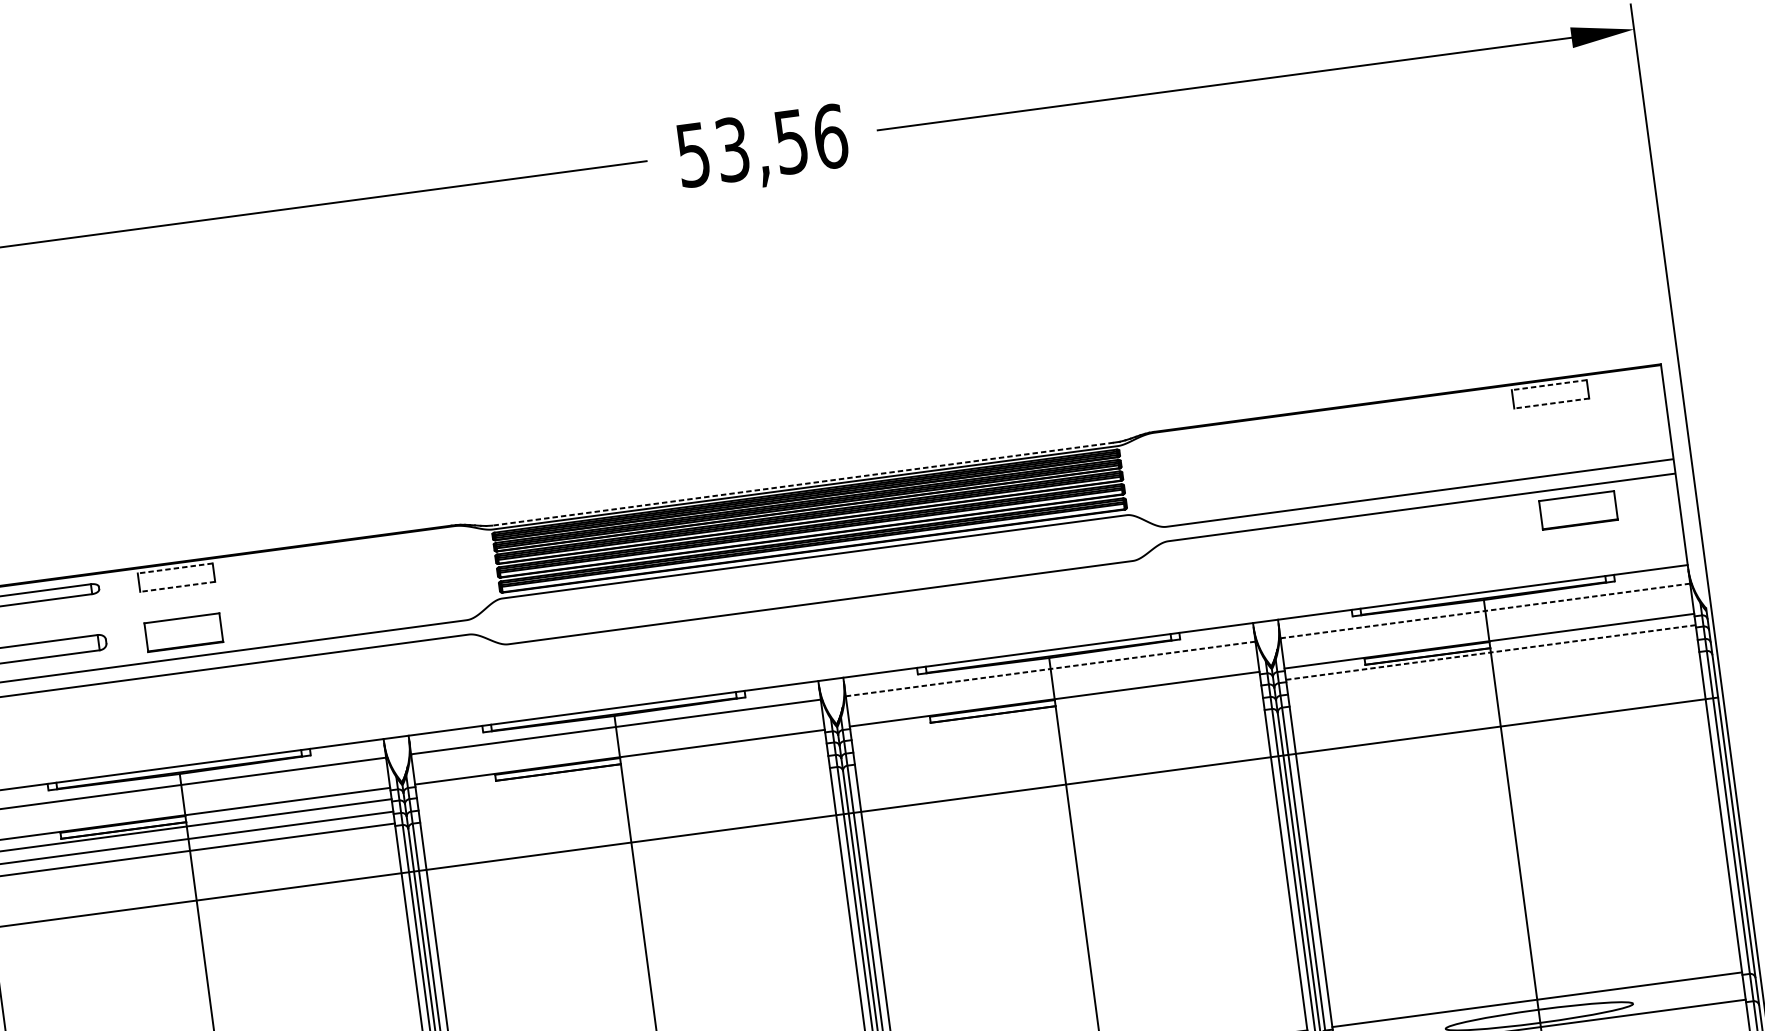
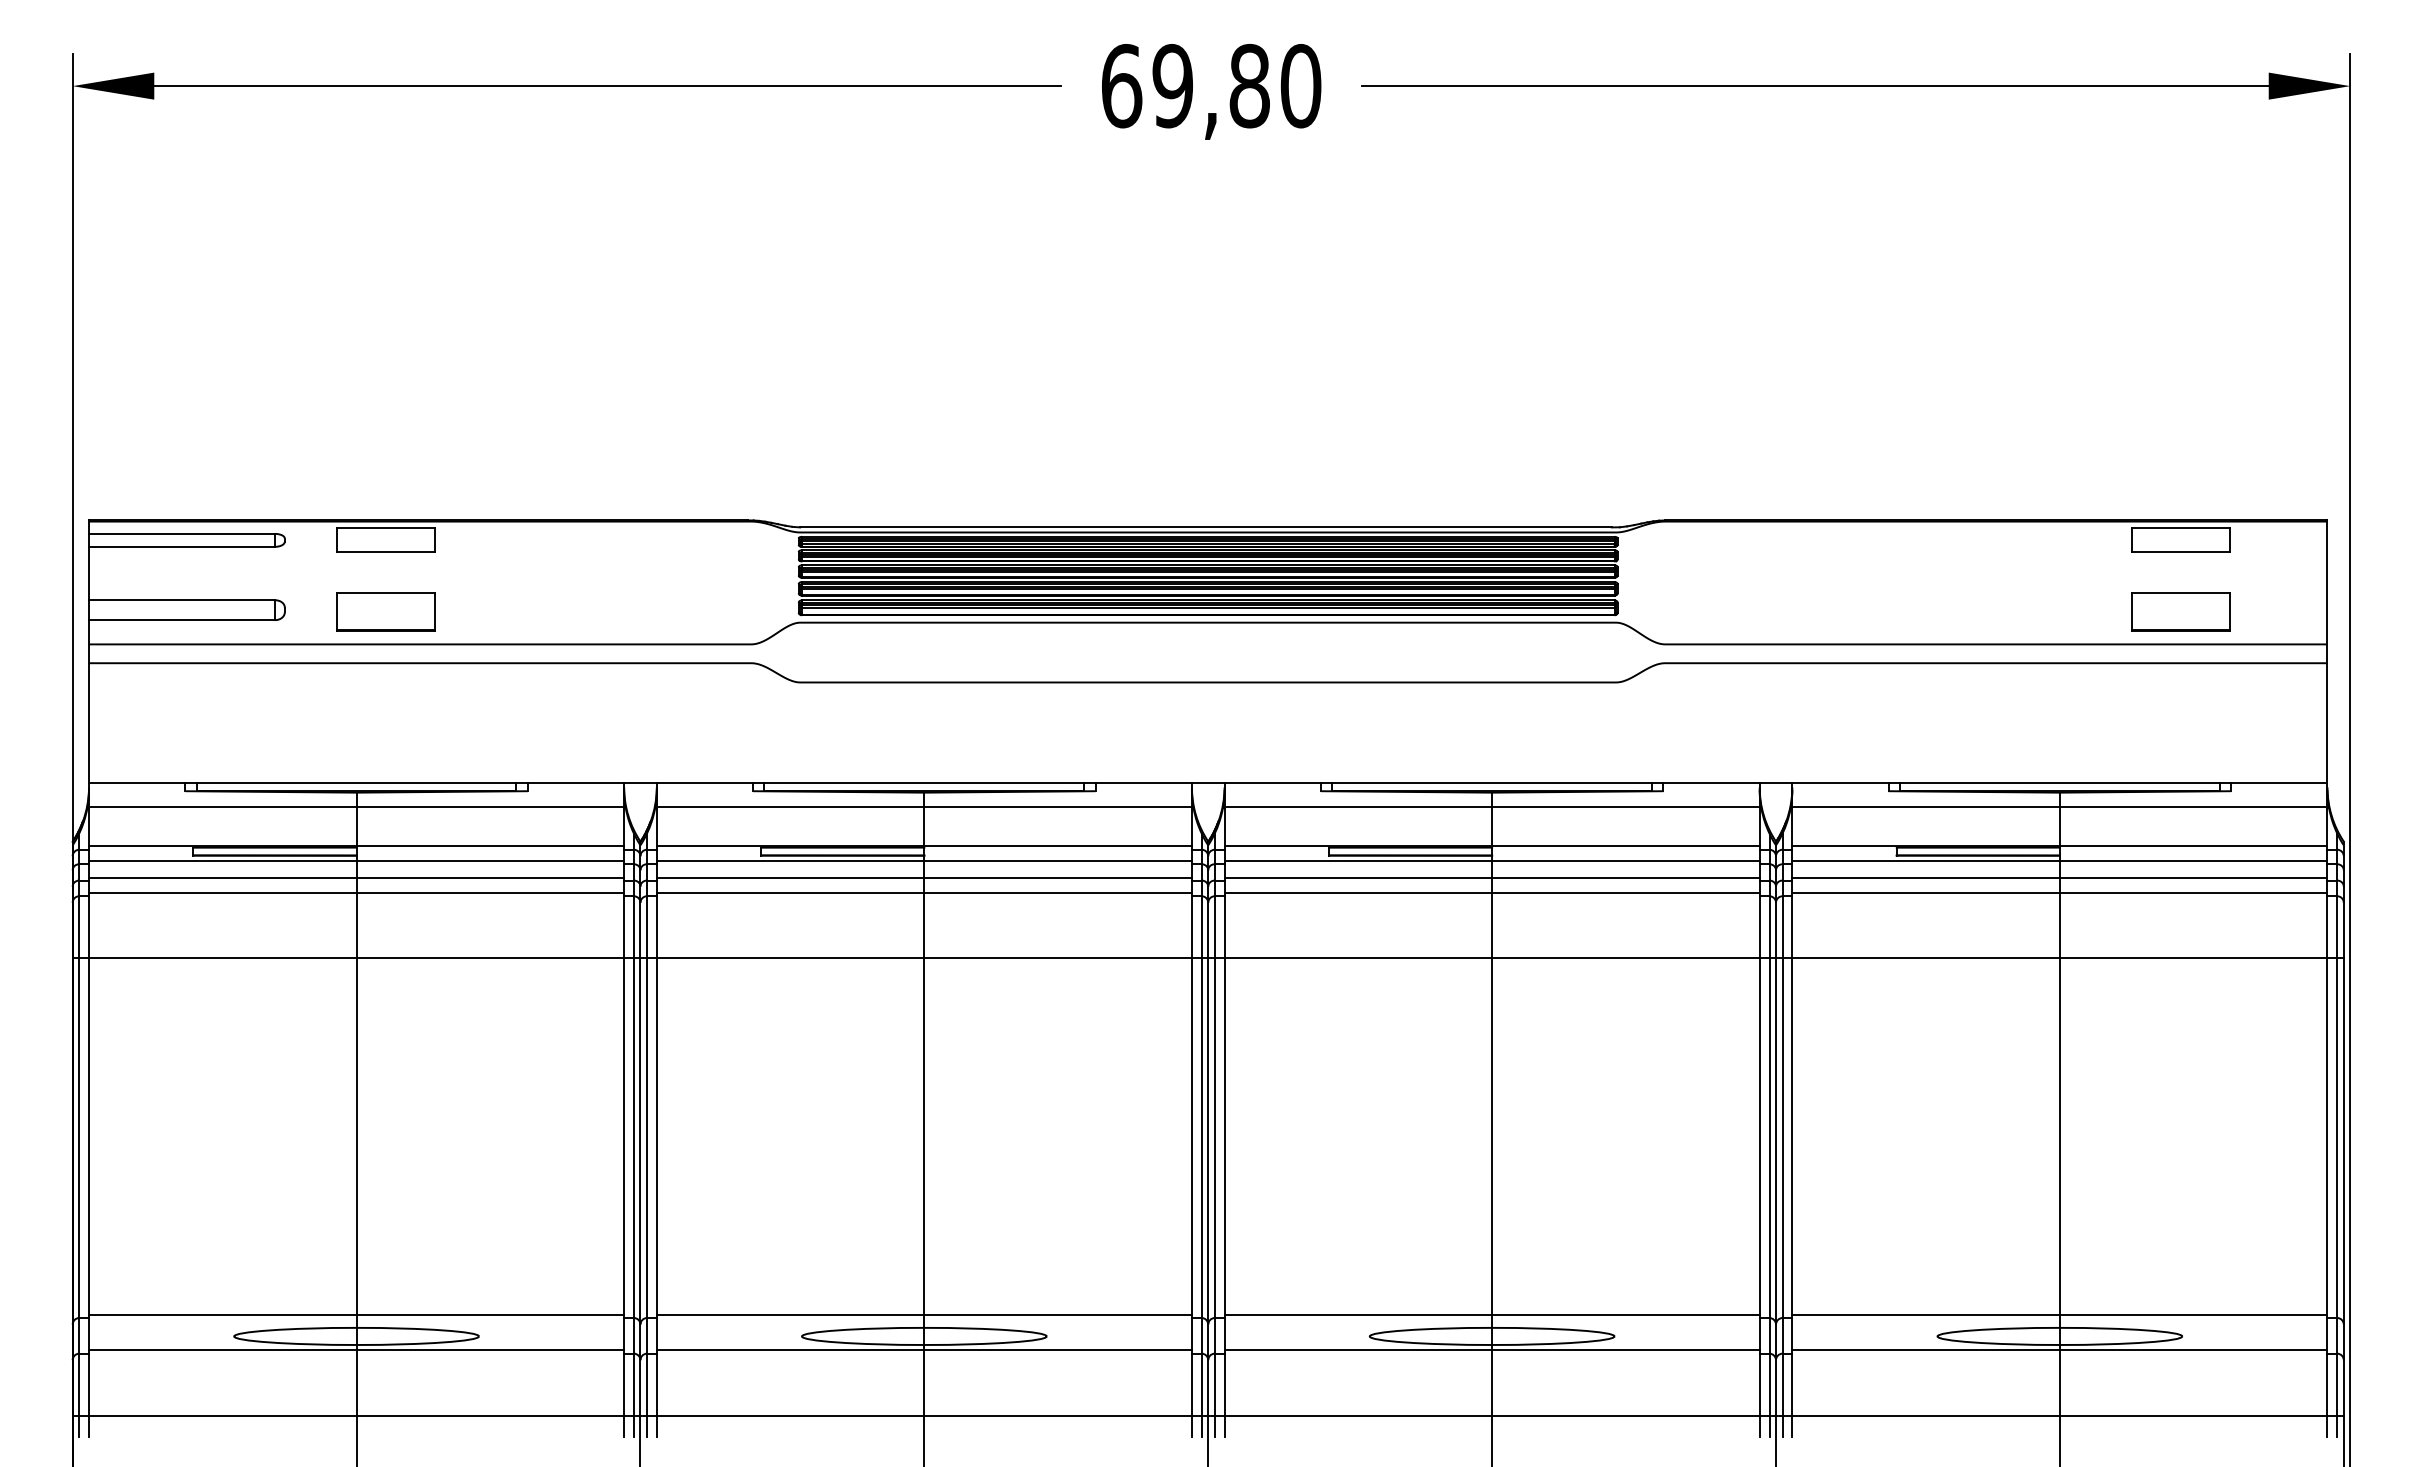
text: (762, 145) -> (1211, 85), 53,56 -> 69,80
line: (1549, 385) -> (2180, 528), dashed -> solid
line: (1551, 403) -> (2180, 552), dashed -> solid
line: (802, 484) -> (1205, 527), dashed -> solid
part: (1578, 510) -> (2180, 611), moved
line: (174, 568) -> (385, 528), dashed -> solid
line: (177, 587) -> (385, 552), dashed -> solid
line: (1485, 611) -> (2059, 807), dashed -> solid
line: (1490, 652) -> (2059, 861), dashed -> solid
line: (1492, 665) -> (2059, 877), added
line: (1050, 669) -> (1492, 807), dashed -> solid
line: (1493, 677) -> (2059, 893), added
line: (1055, 710) -> (1491, 861), added
line: (1057, 723) -> (1491, 877), added
line: (1059, 735) -> (1491, 893), added
line: (620, 768) -> (923, 861), added
line: (622, 781) -> (923, 877), added
line: (624, 793) -> (923, 893), added

